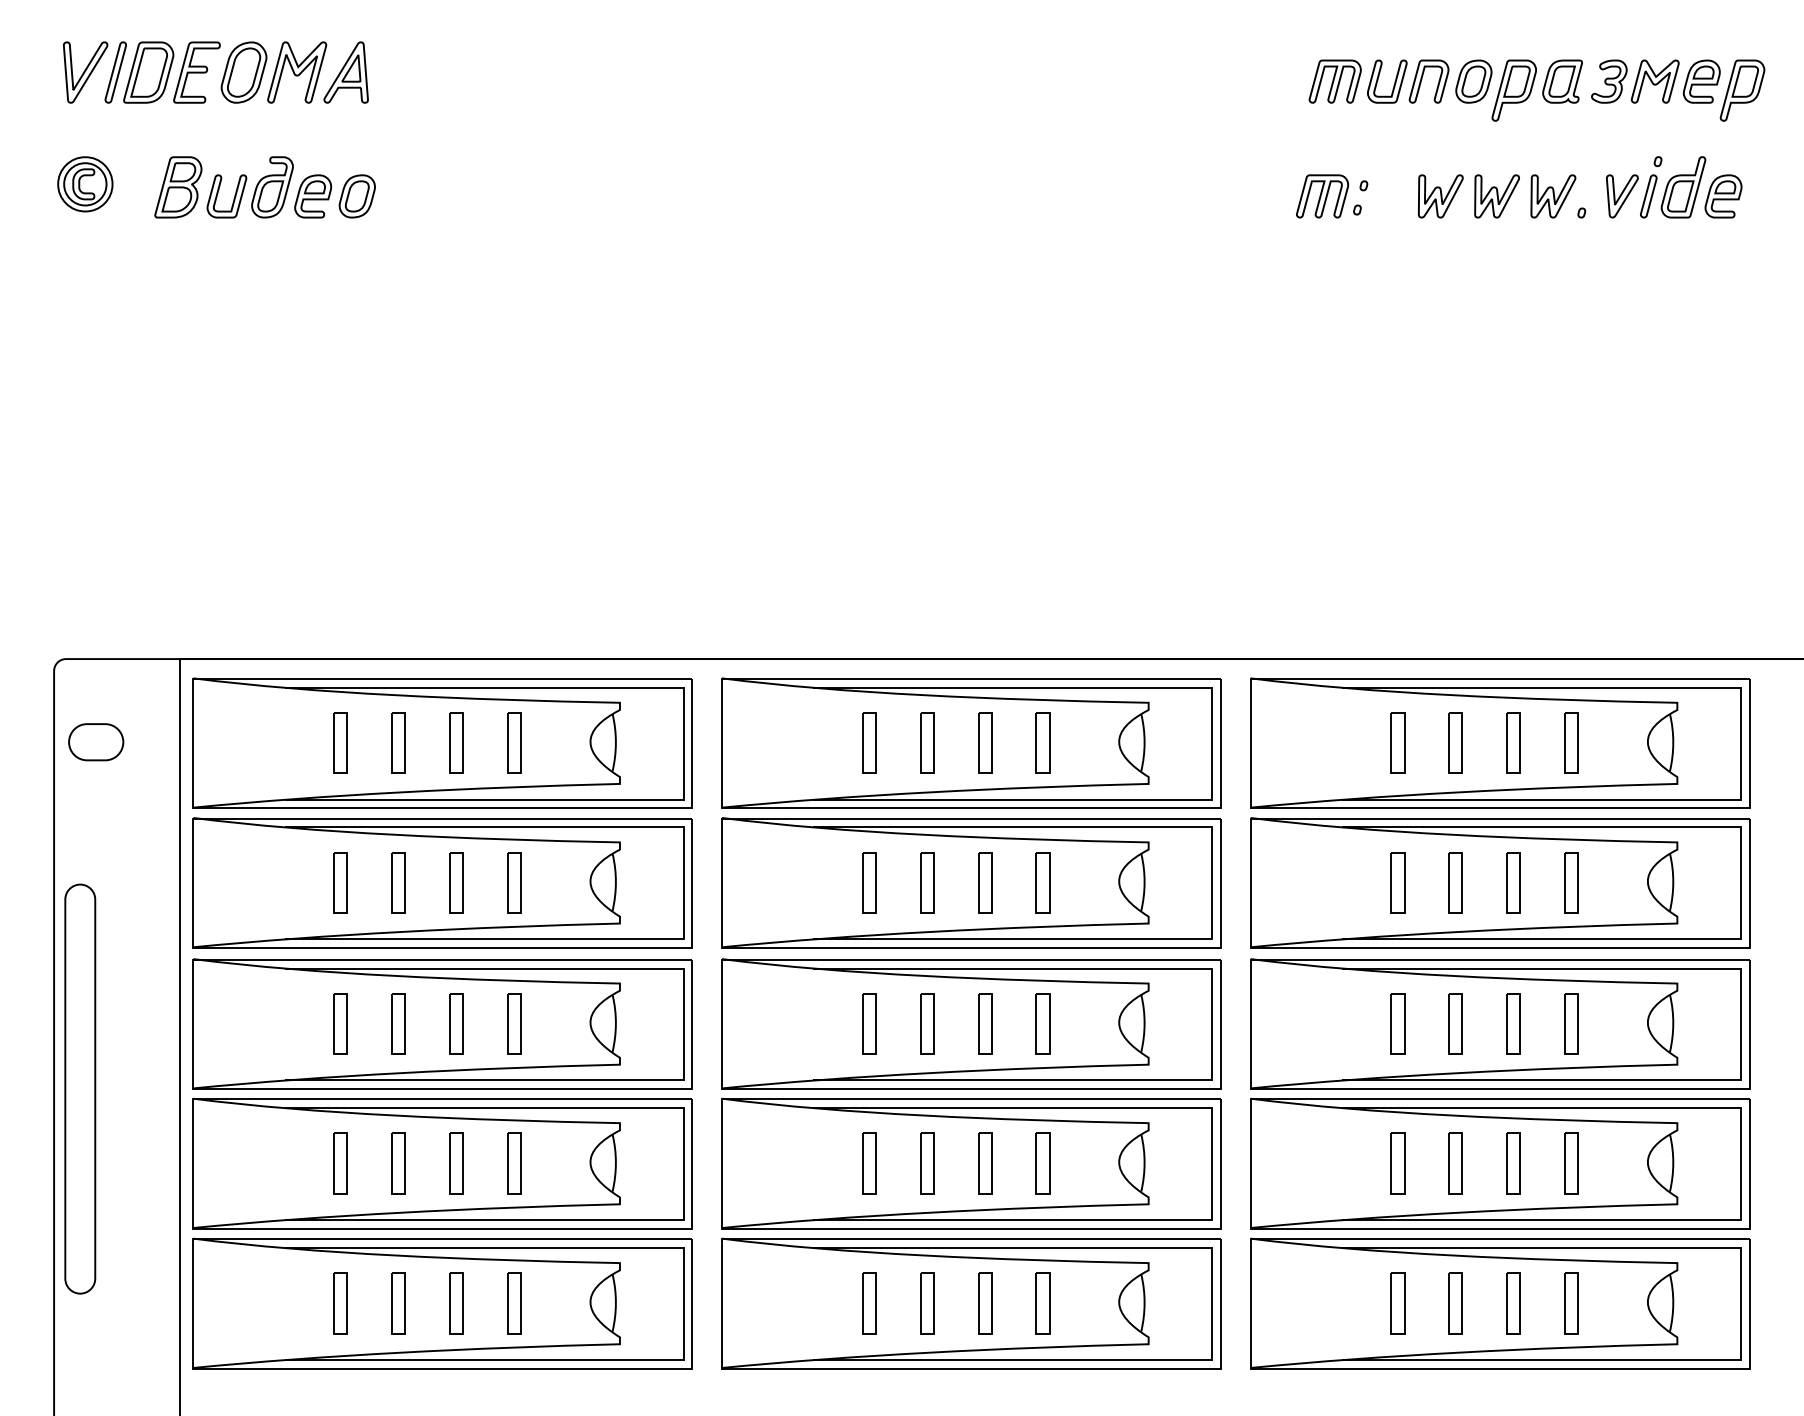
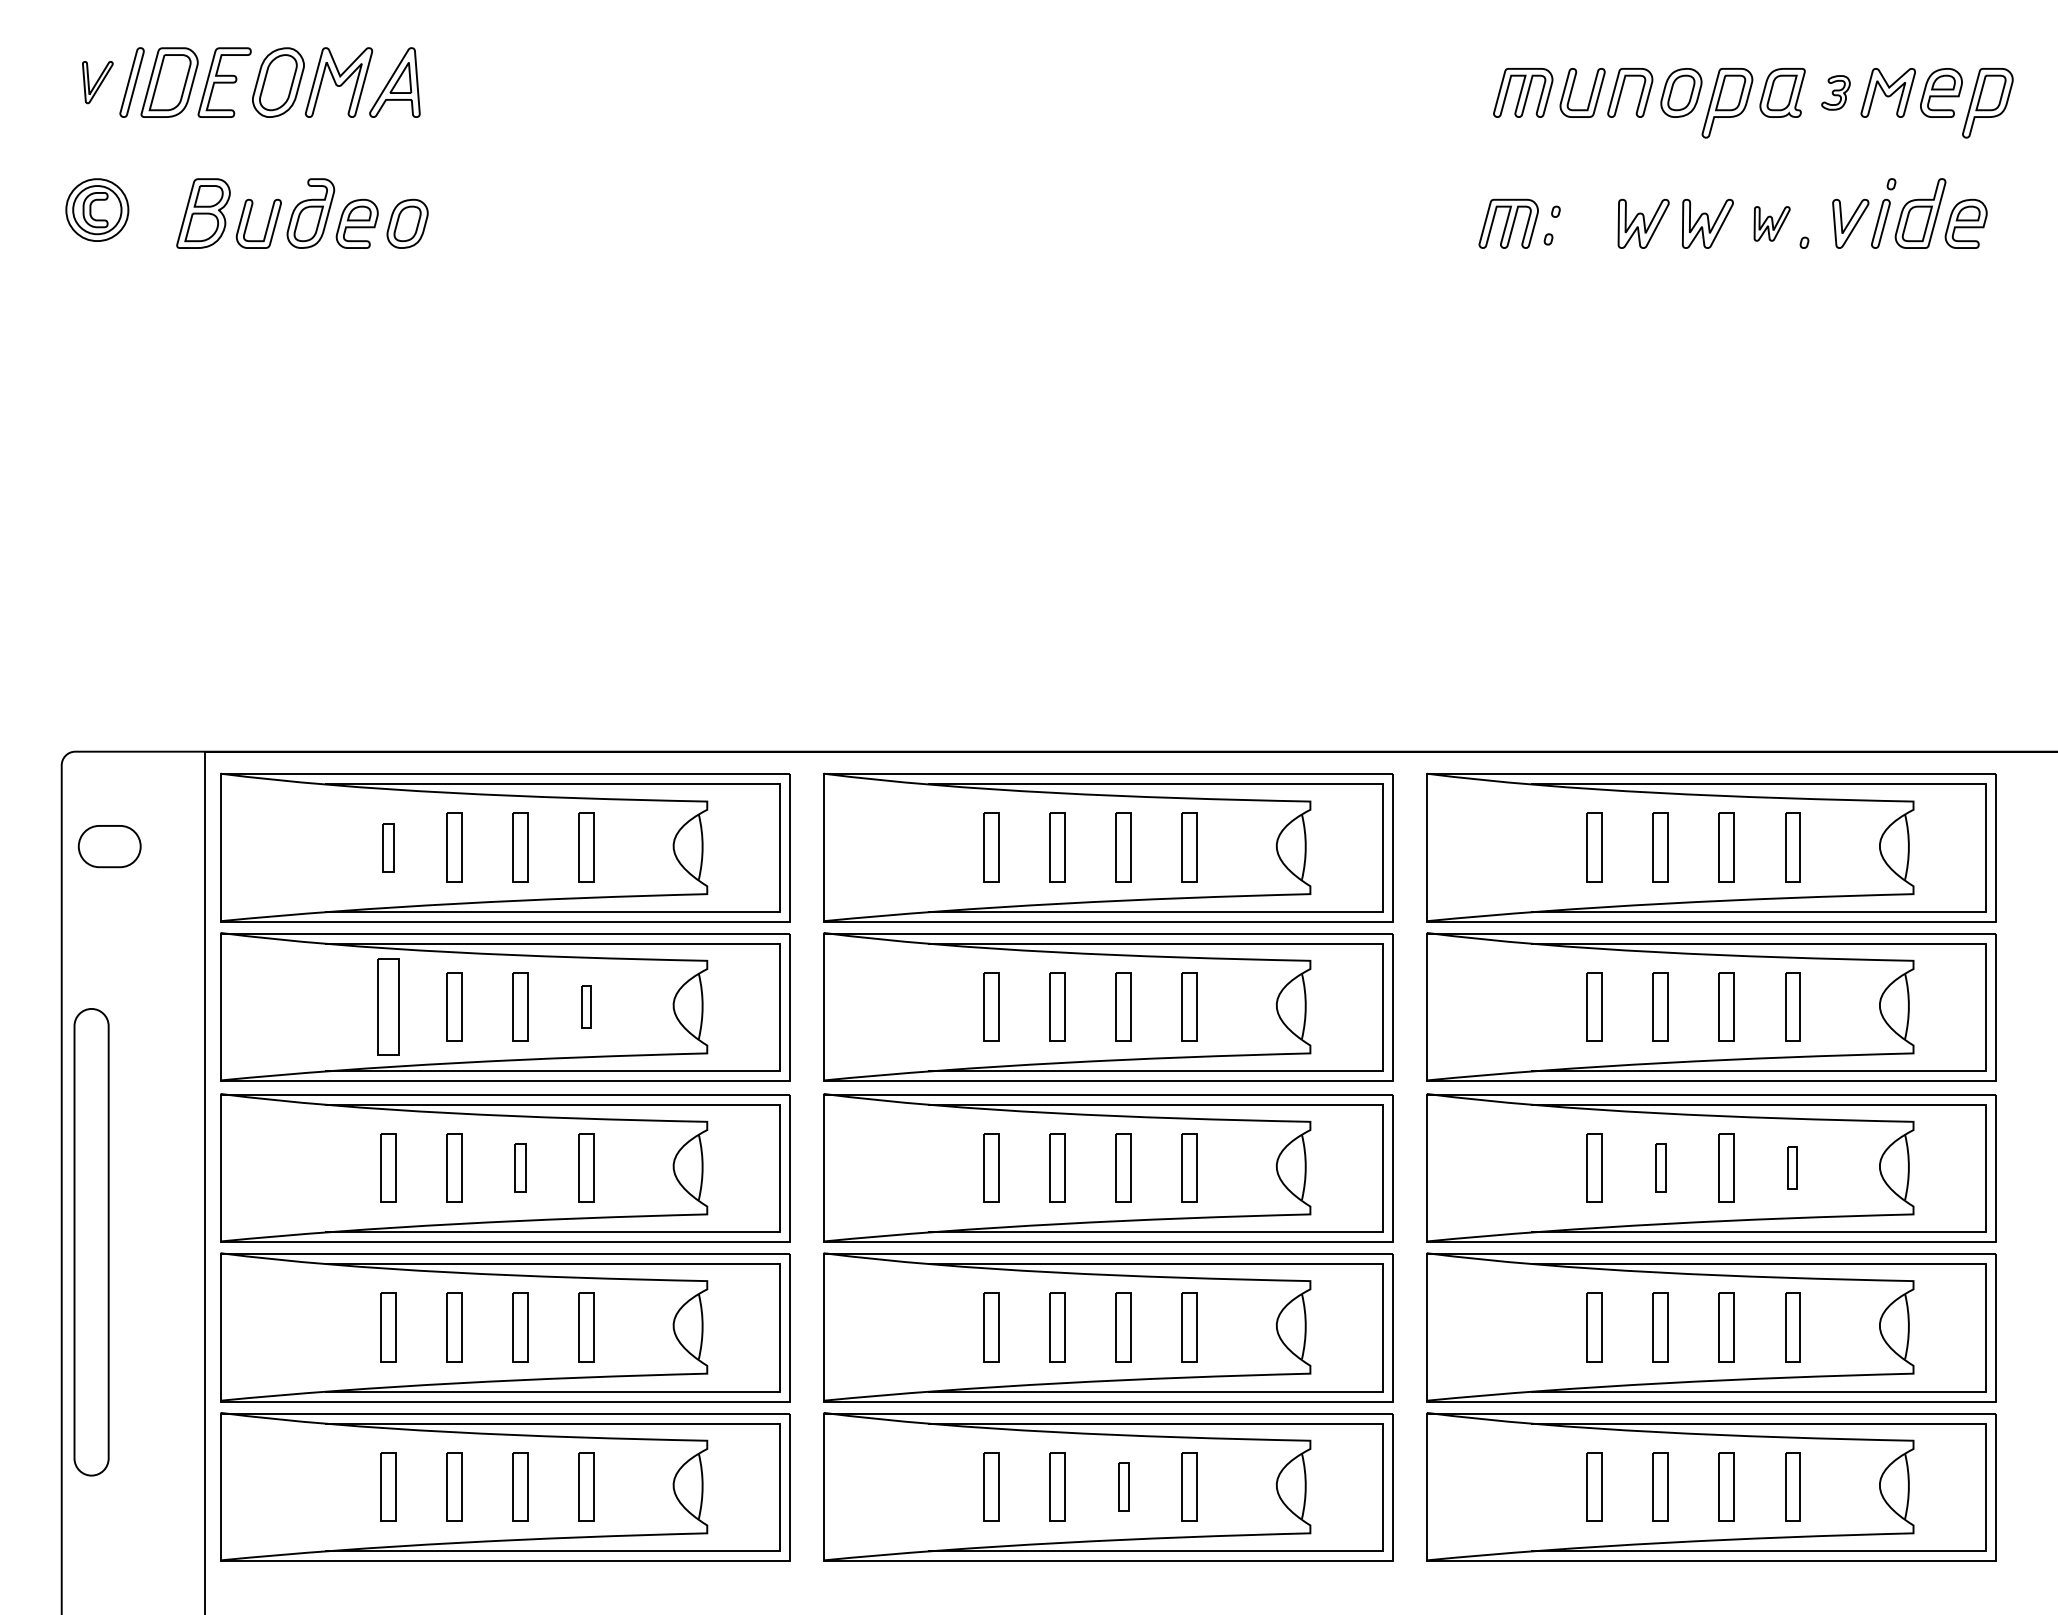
part: (85, 72) -> (97, 82), size x0.6
part: (1609, 81) -> (1836, 92), size x0.7
part: (1553, 196) -> (1772, 223), size x0.7
part: (340, 742) -> (388, 846), size x0.7
part: (340, 882) -> (388, 1006), size x1.4
part: (514, 882) -> (586, 1006), size x0.6
part: (456, 1023) -> (520, 1167), size x0.7
part: (1455, 1023) -> (1660, 1167), size x0.7
part: (1571, 1023) -> (1792, 1167), size x0.6
part: (985, 1303) -> (1124, 1486), size x0.7

